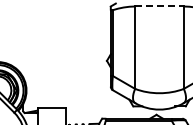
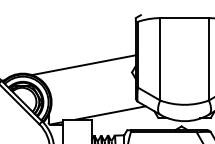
line: (160, 6) -> (185, 18), dashed -> solid
line: (58, 53) -> (83, 65), added
line: (85, 100) -> (110, 112), added

